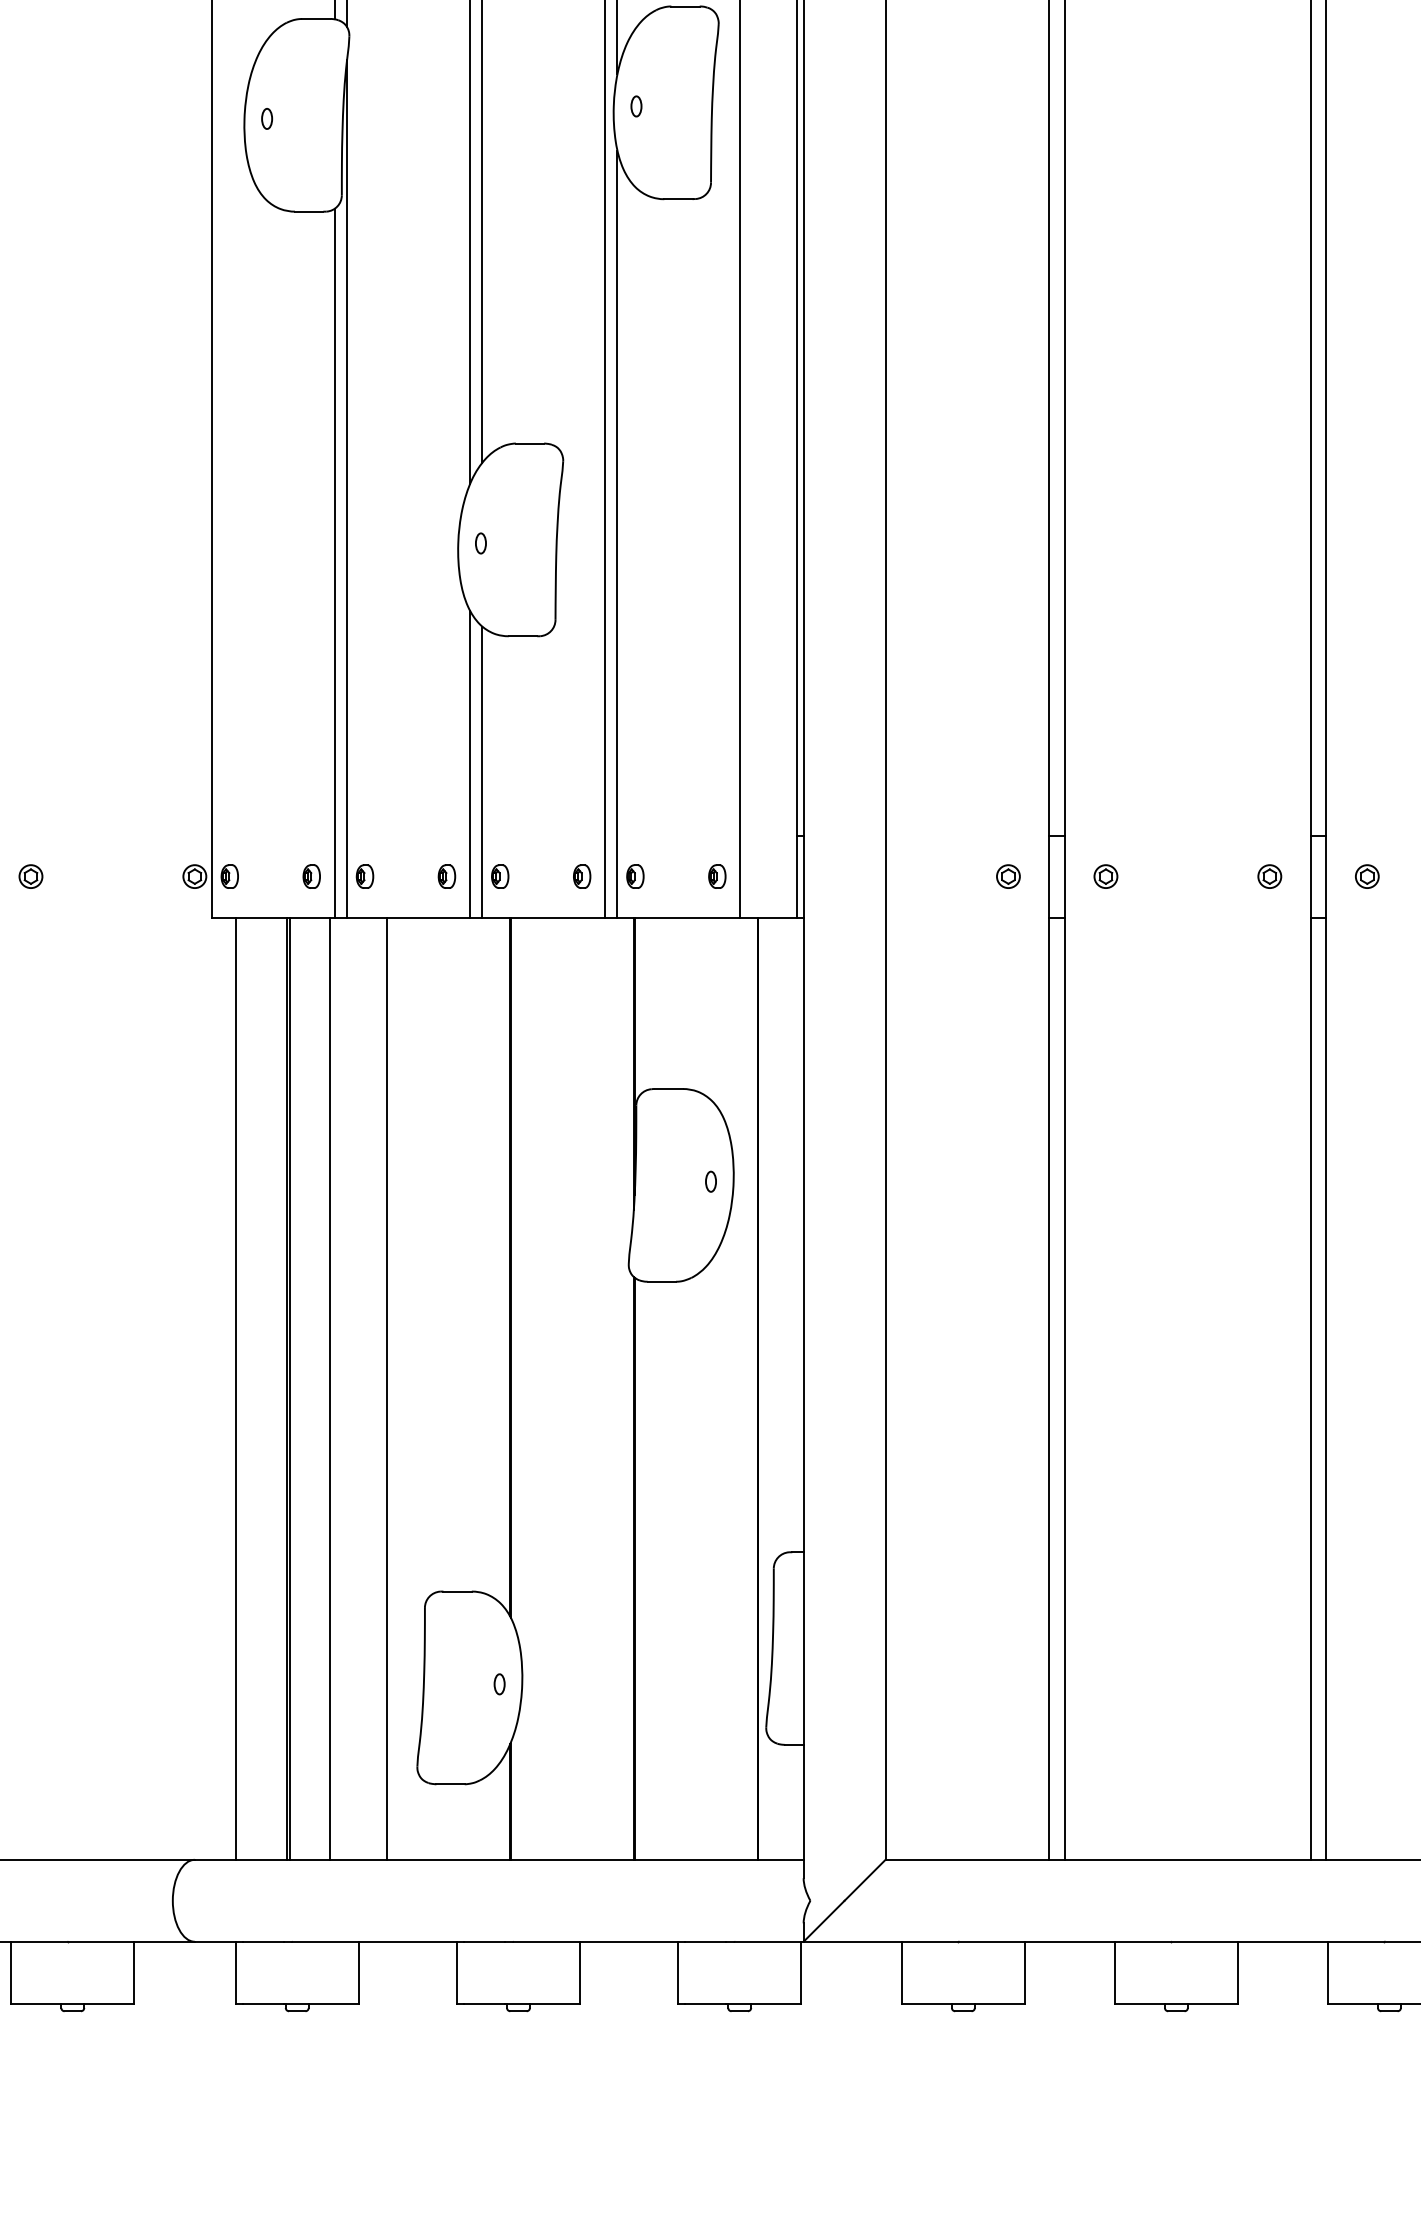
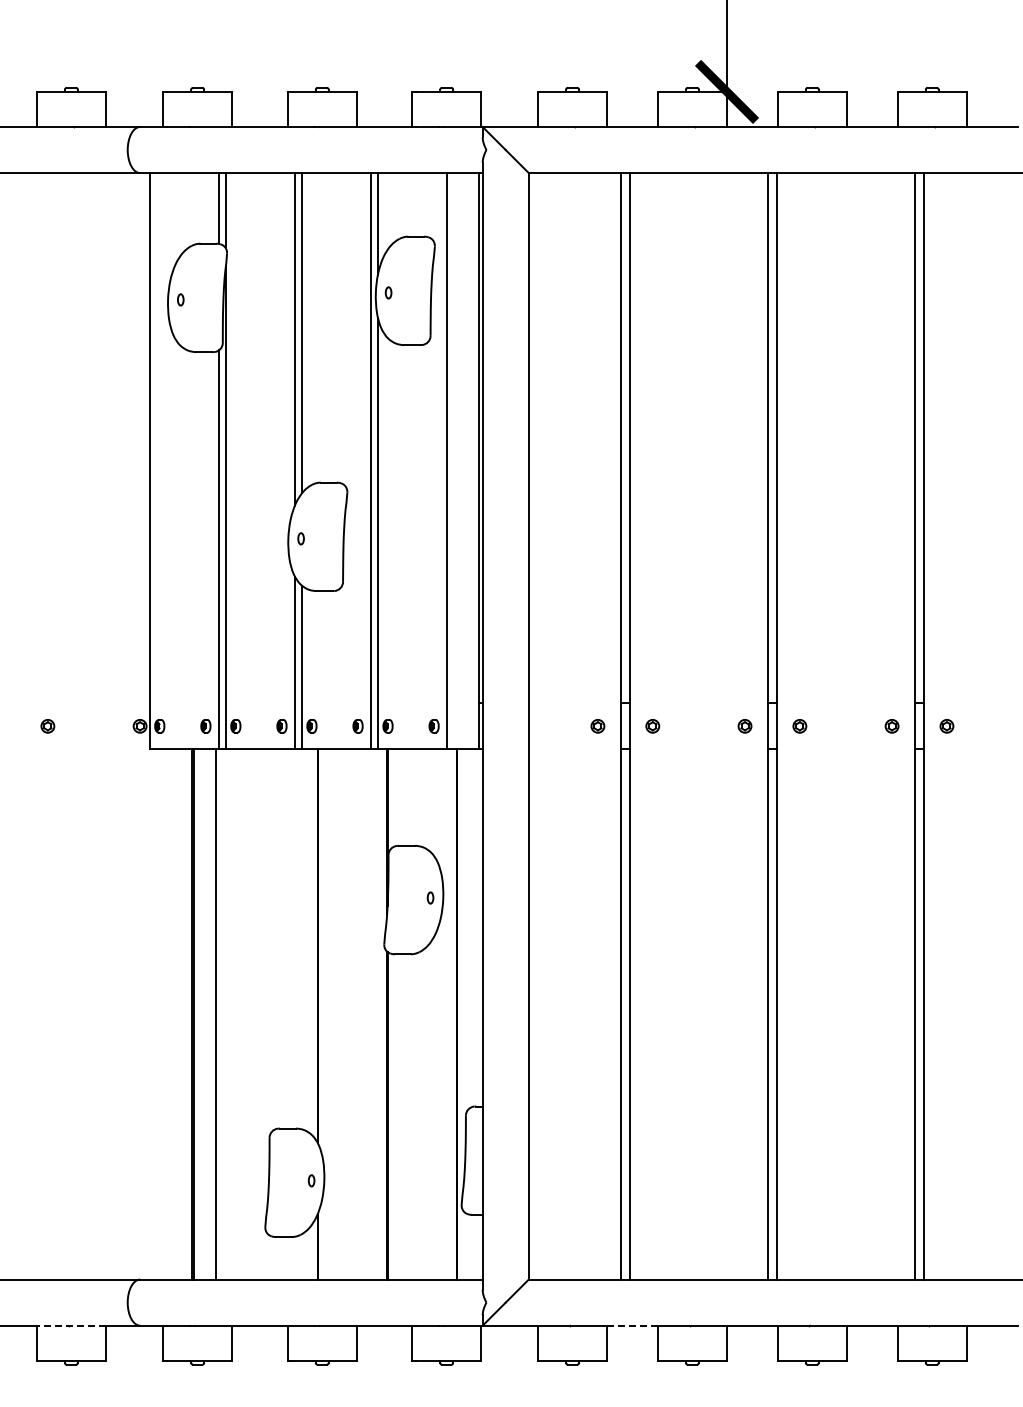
line: (236, 1388) -> (163, 1014), removed
line: (387, 1388) -> (248, 1014), removed
line: (72, 1941) -> (71, 1325), solid -> dashed
line: (1071, 1941) -> (633, 1325), solid -> dashed

